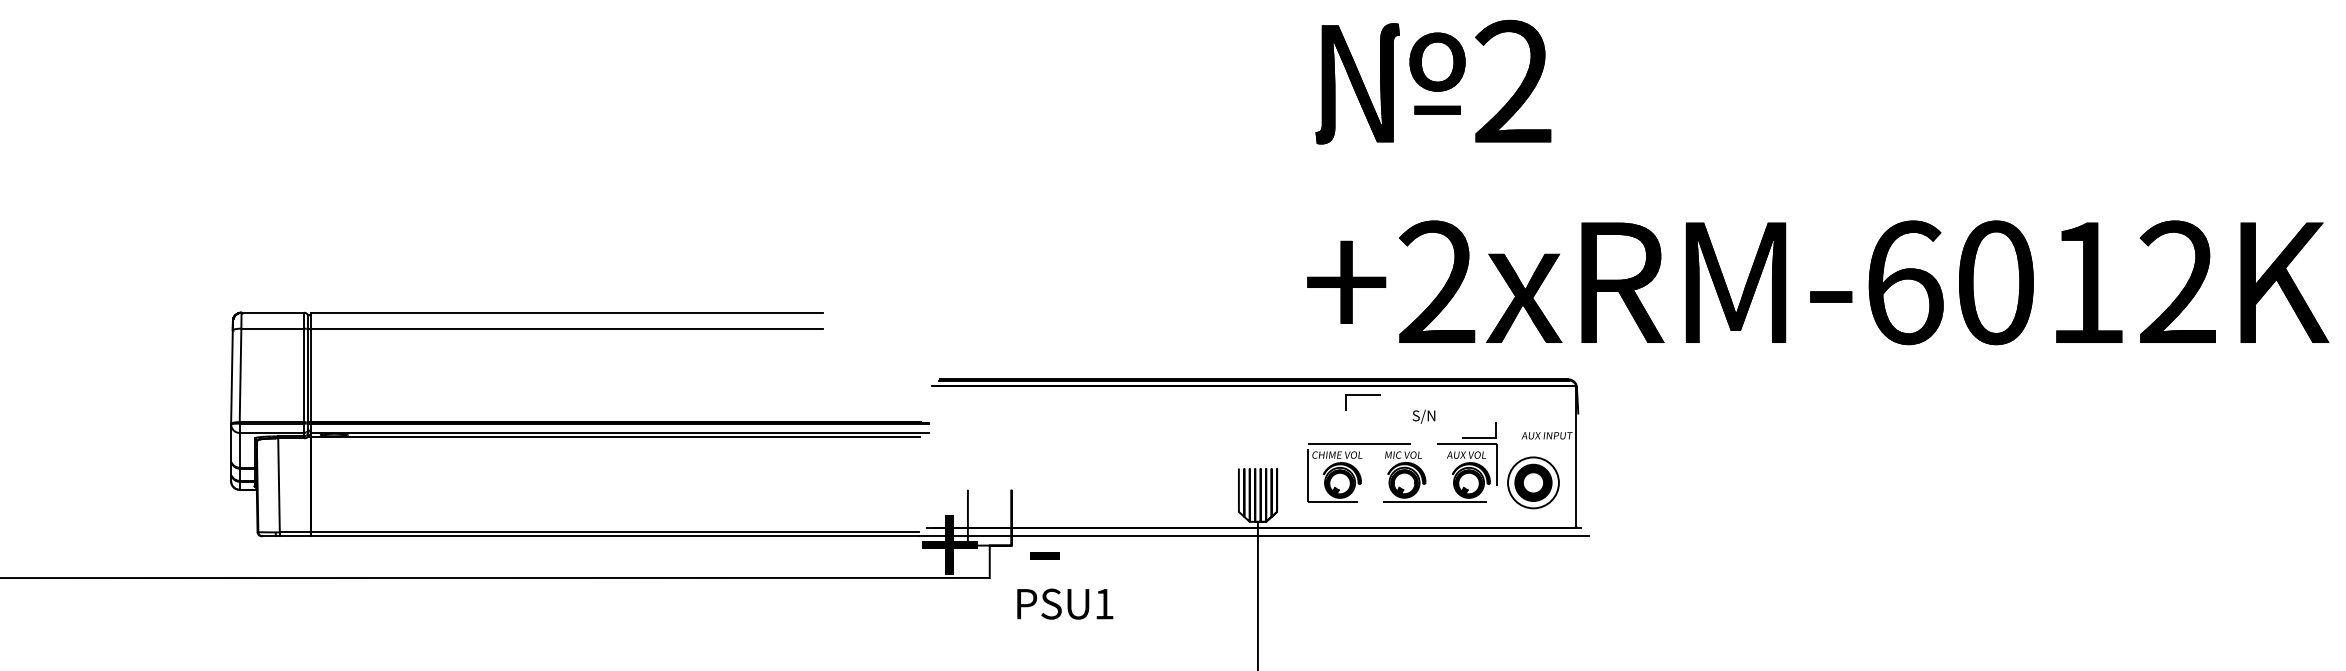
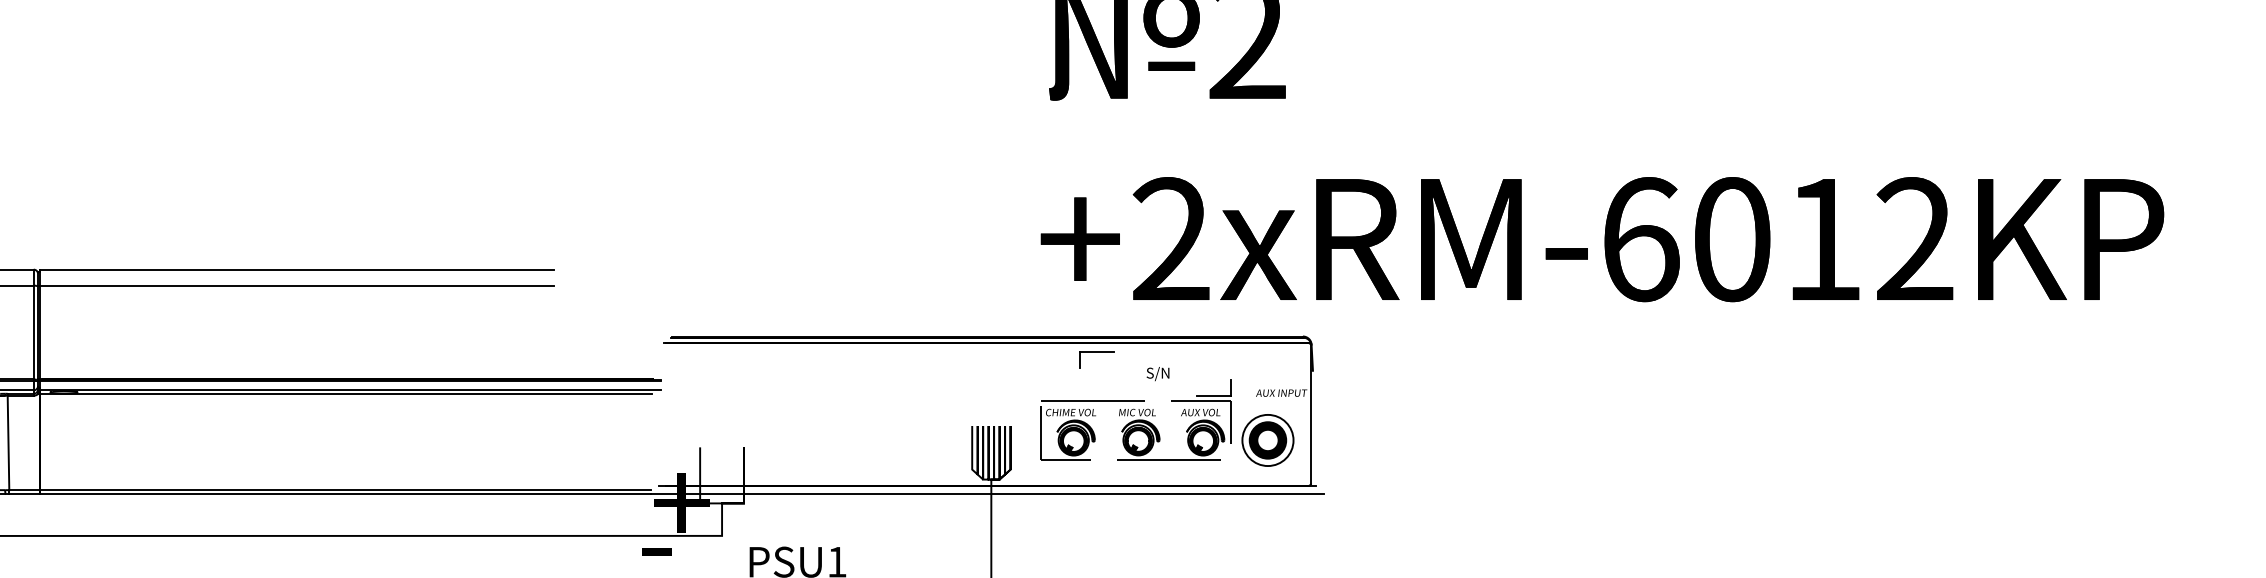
text: (1044, 555) -> (656, 551), moved

